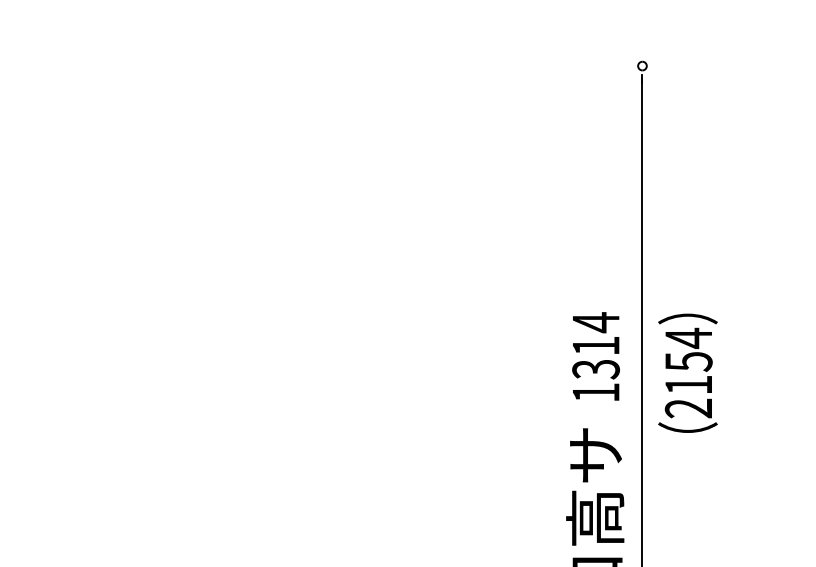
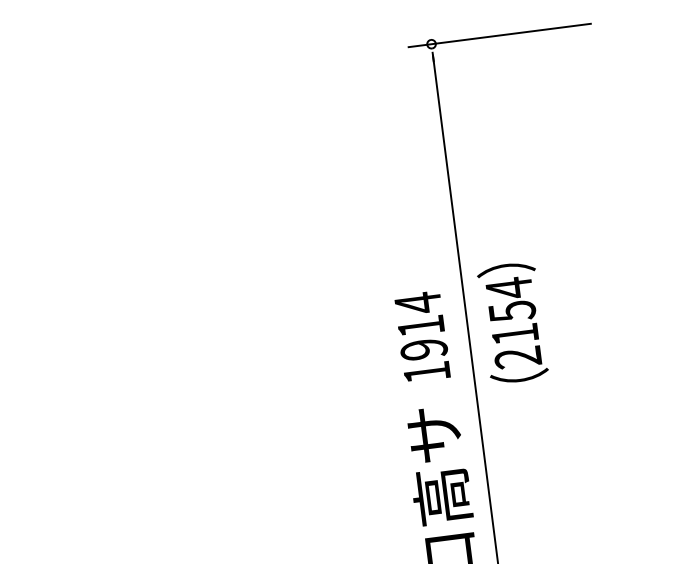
line: (711, 66) -> (499, 35), added
text: (595, 369) -> (423, 349), 1314 -> 1914
text: (687, 372) -> (512, 322), moved

